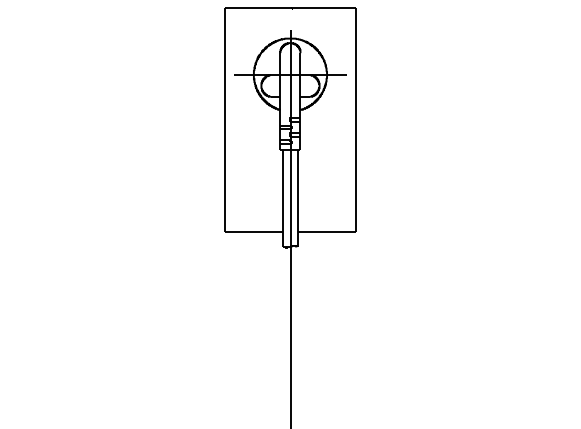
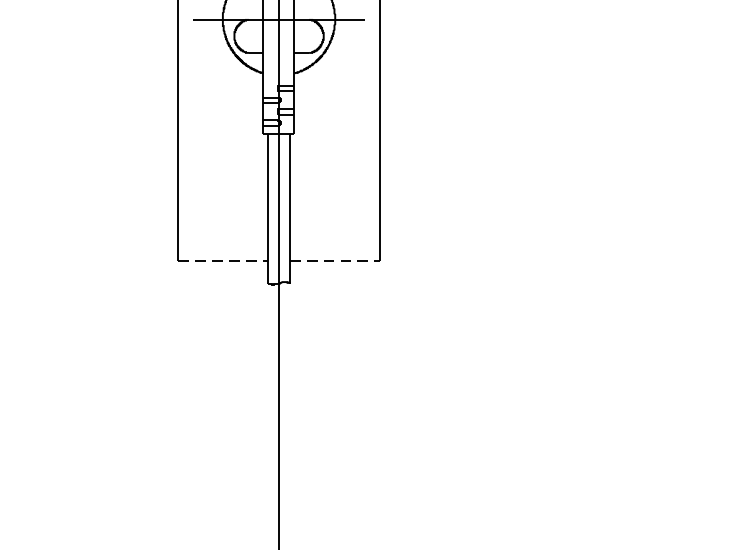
line: (254, 232) -> (223, 261), solid -> dashed
line: (327, 232) -> (335, 261), solid -> dashed

